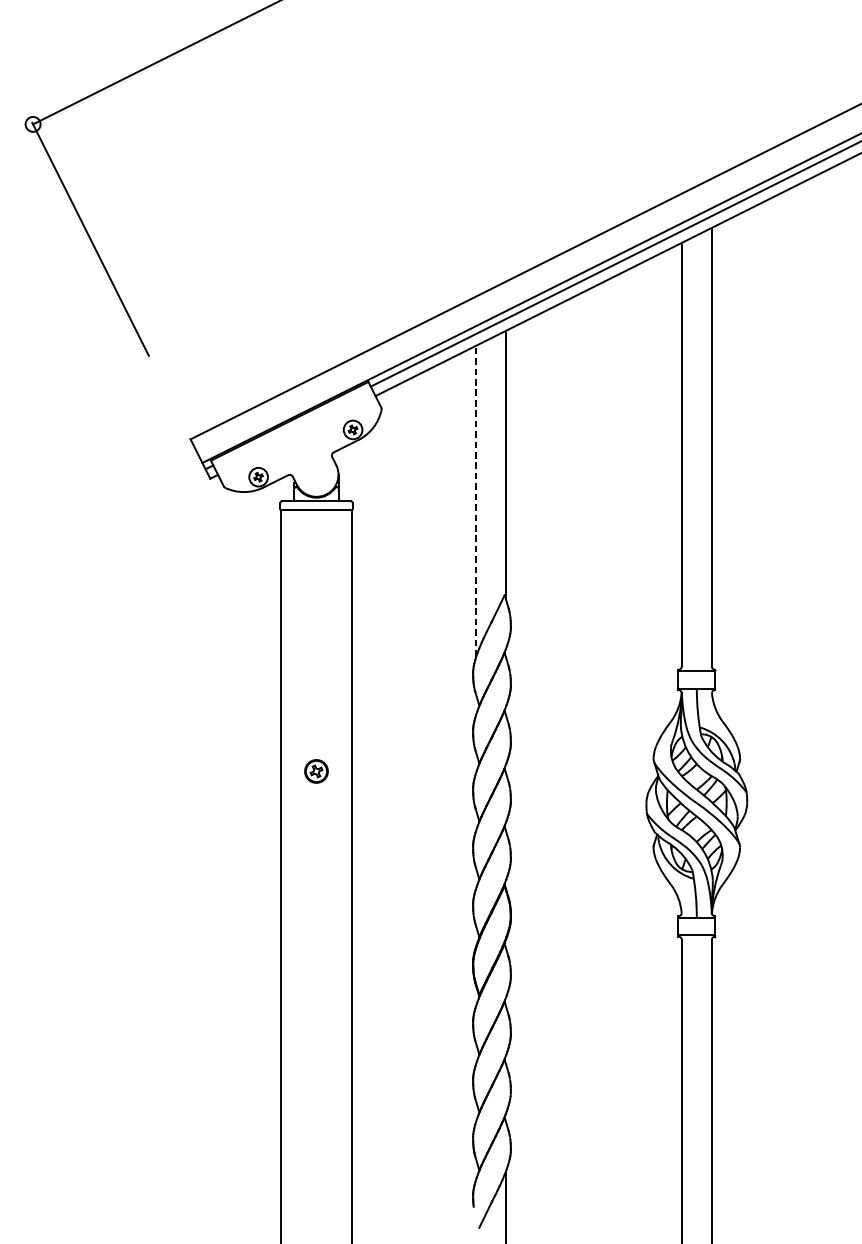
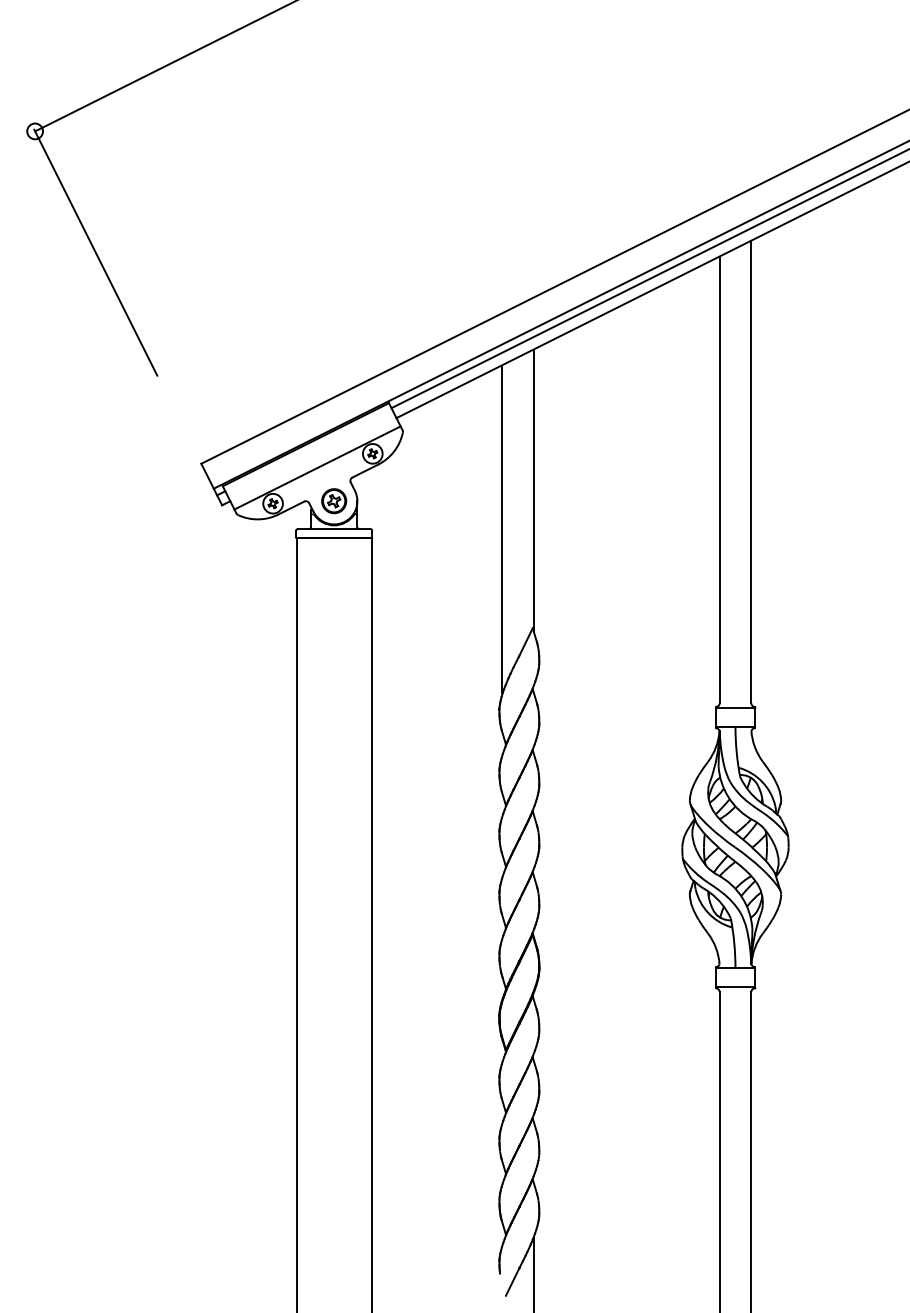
line: (300, 442) -> (317, 467), added
line: (476, 501) -> (502, 529), dashed -> solid
part: (316, 771) -> (334, 501), moved

